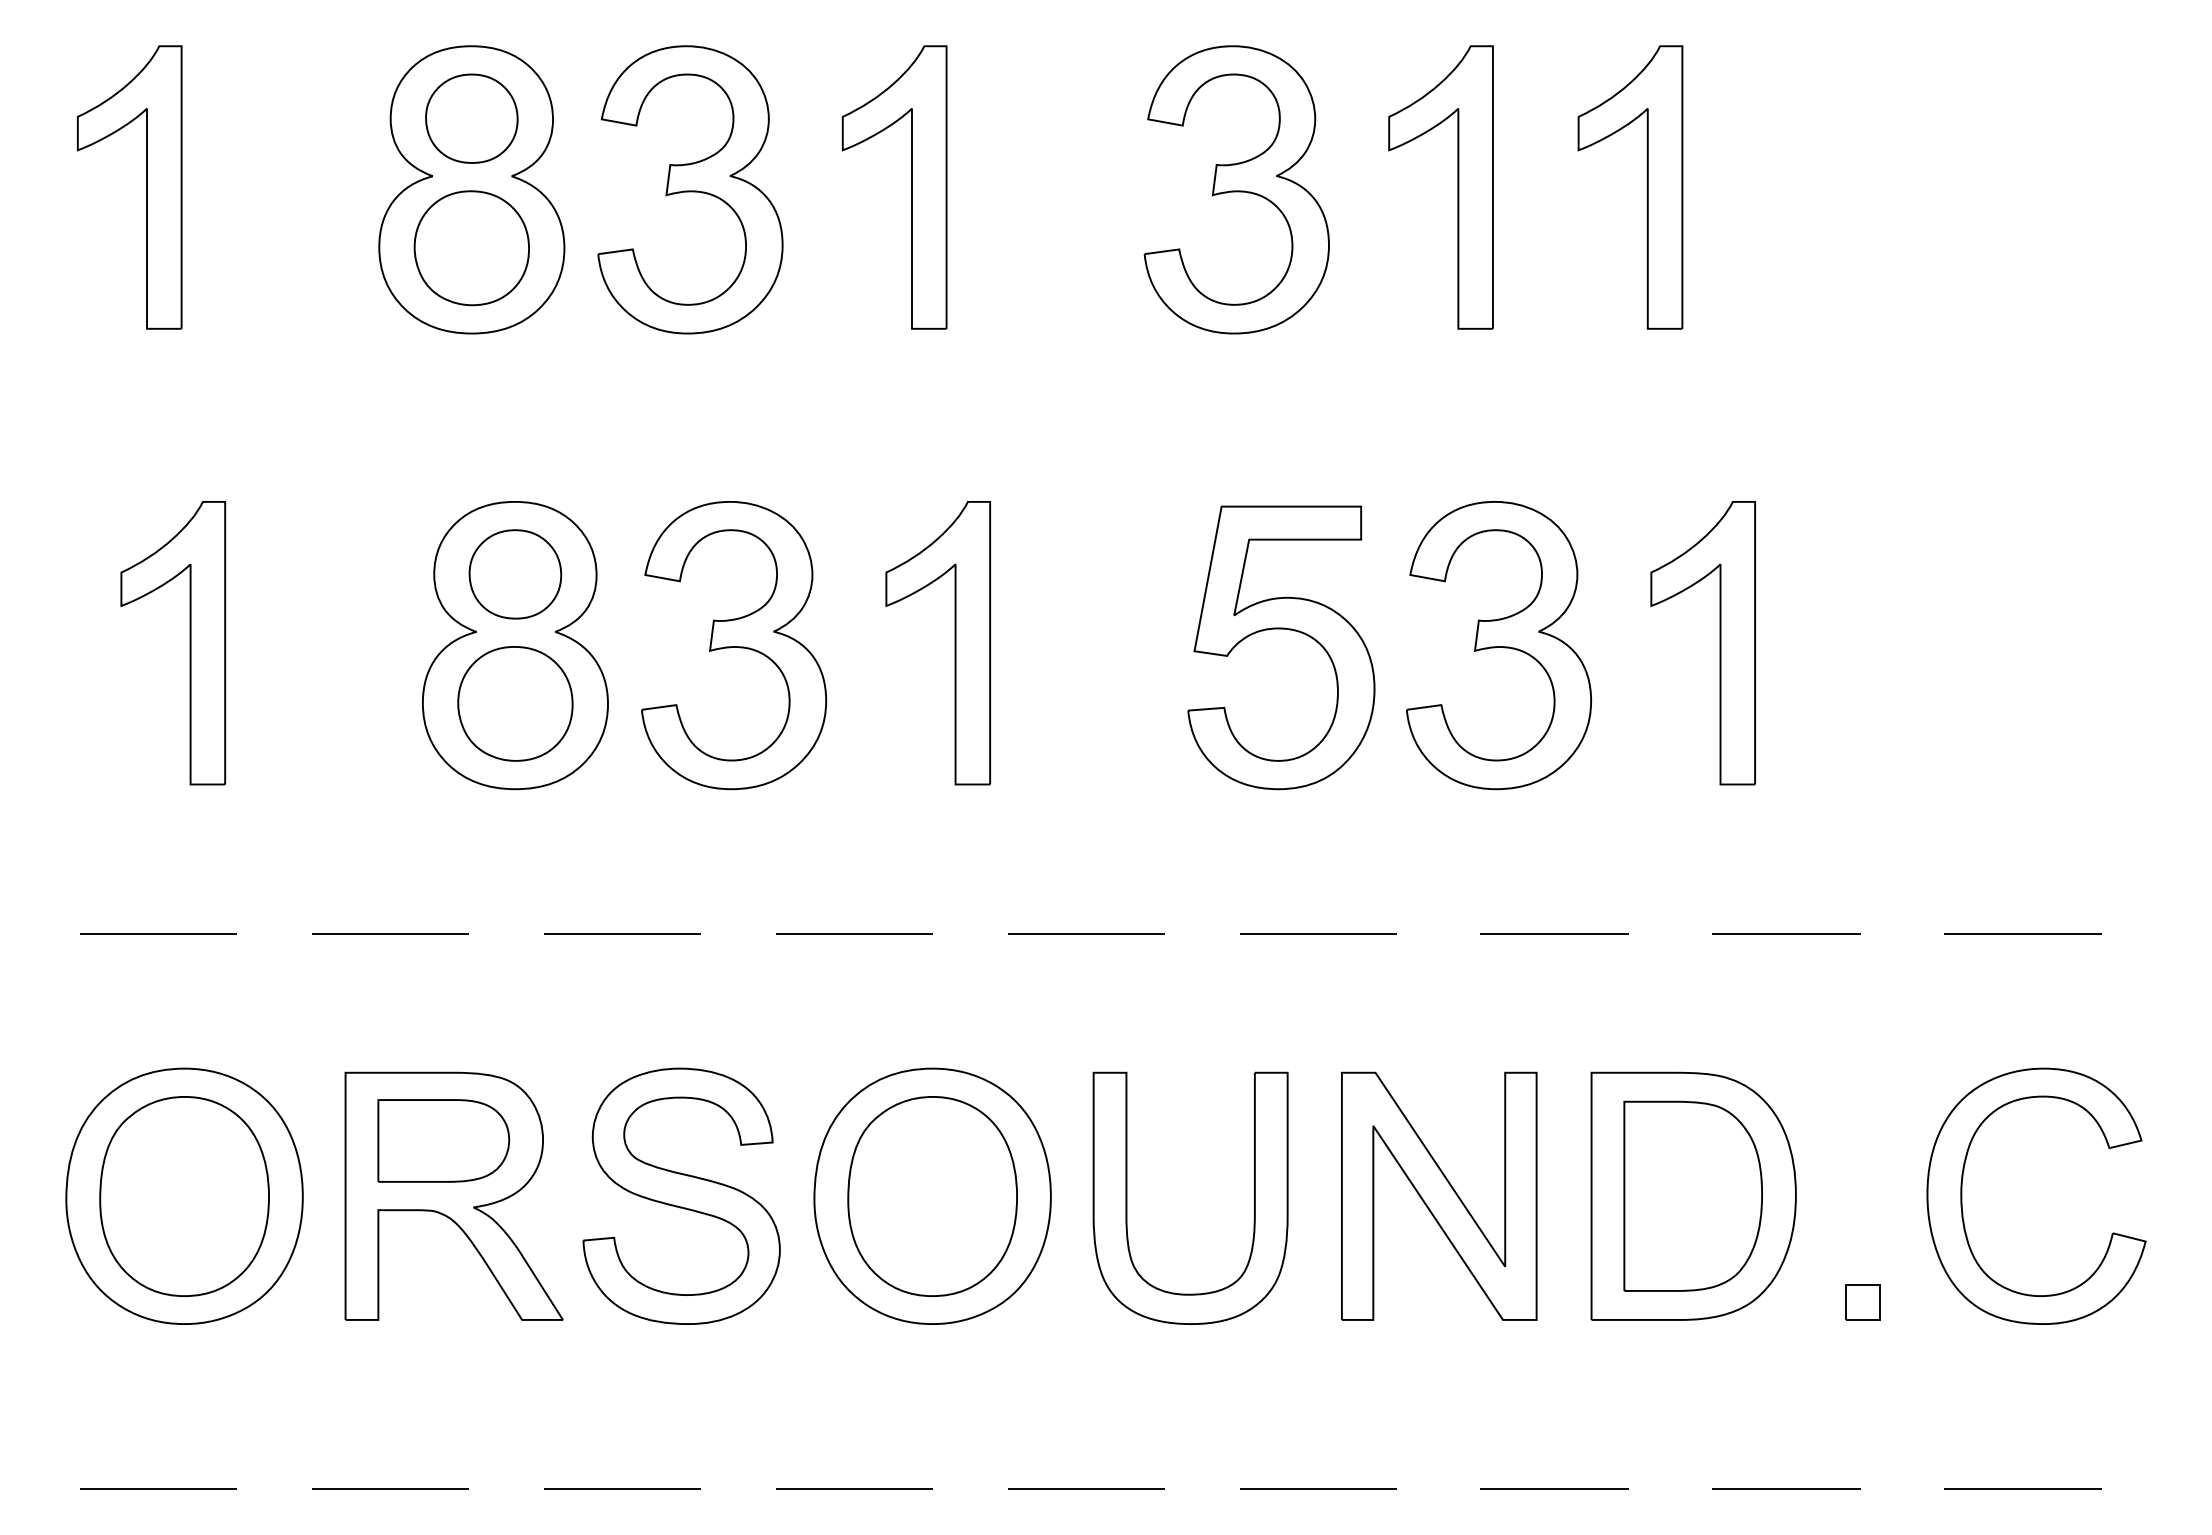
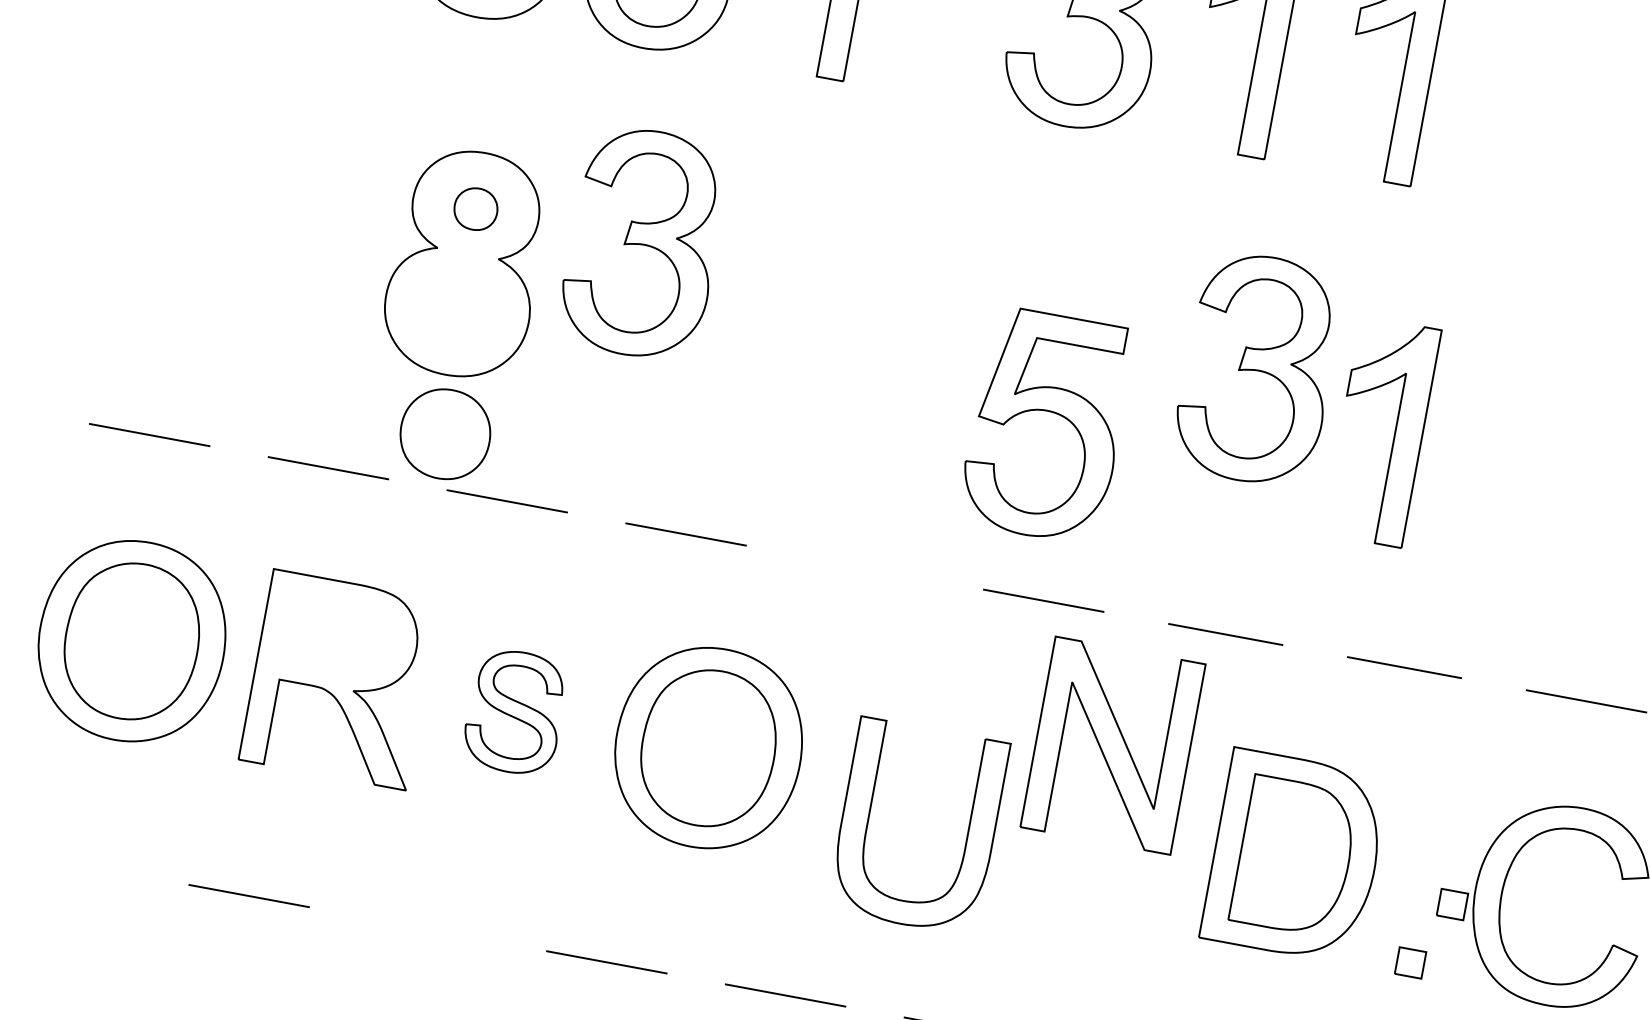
part: (515, 574) -> (476, 209), size x0.6
part: (1281, 629) -> (1049, 411), moved
part: (189, 643) -> (214, 215), removed
part: (954, 643) -> (804, 325), removed
part: (734, 645) -> (644, 243), moved
part: (1498, 645) -> (1257, 369), moved
part: (515, 703) -> (445, 433), moved
line: (1086, 933) -> (864, 567), removed
part: (443, 1140) -> (339, 635), removed
part: (681, 1195) -> (515, 711), size x0.6
part: (1439, 1195) -> (1113, 745), moved
part: (1127, 1197) -> (869, 817), moved
part: (1901, 1219) -> (1452, 904), added
line: (158, 1488) -> (70, 862), removed
line: (622, 1488) -> (427, 929), removed

